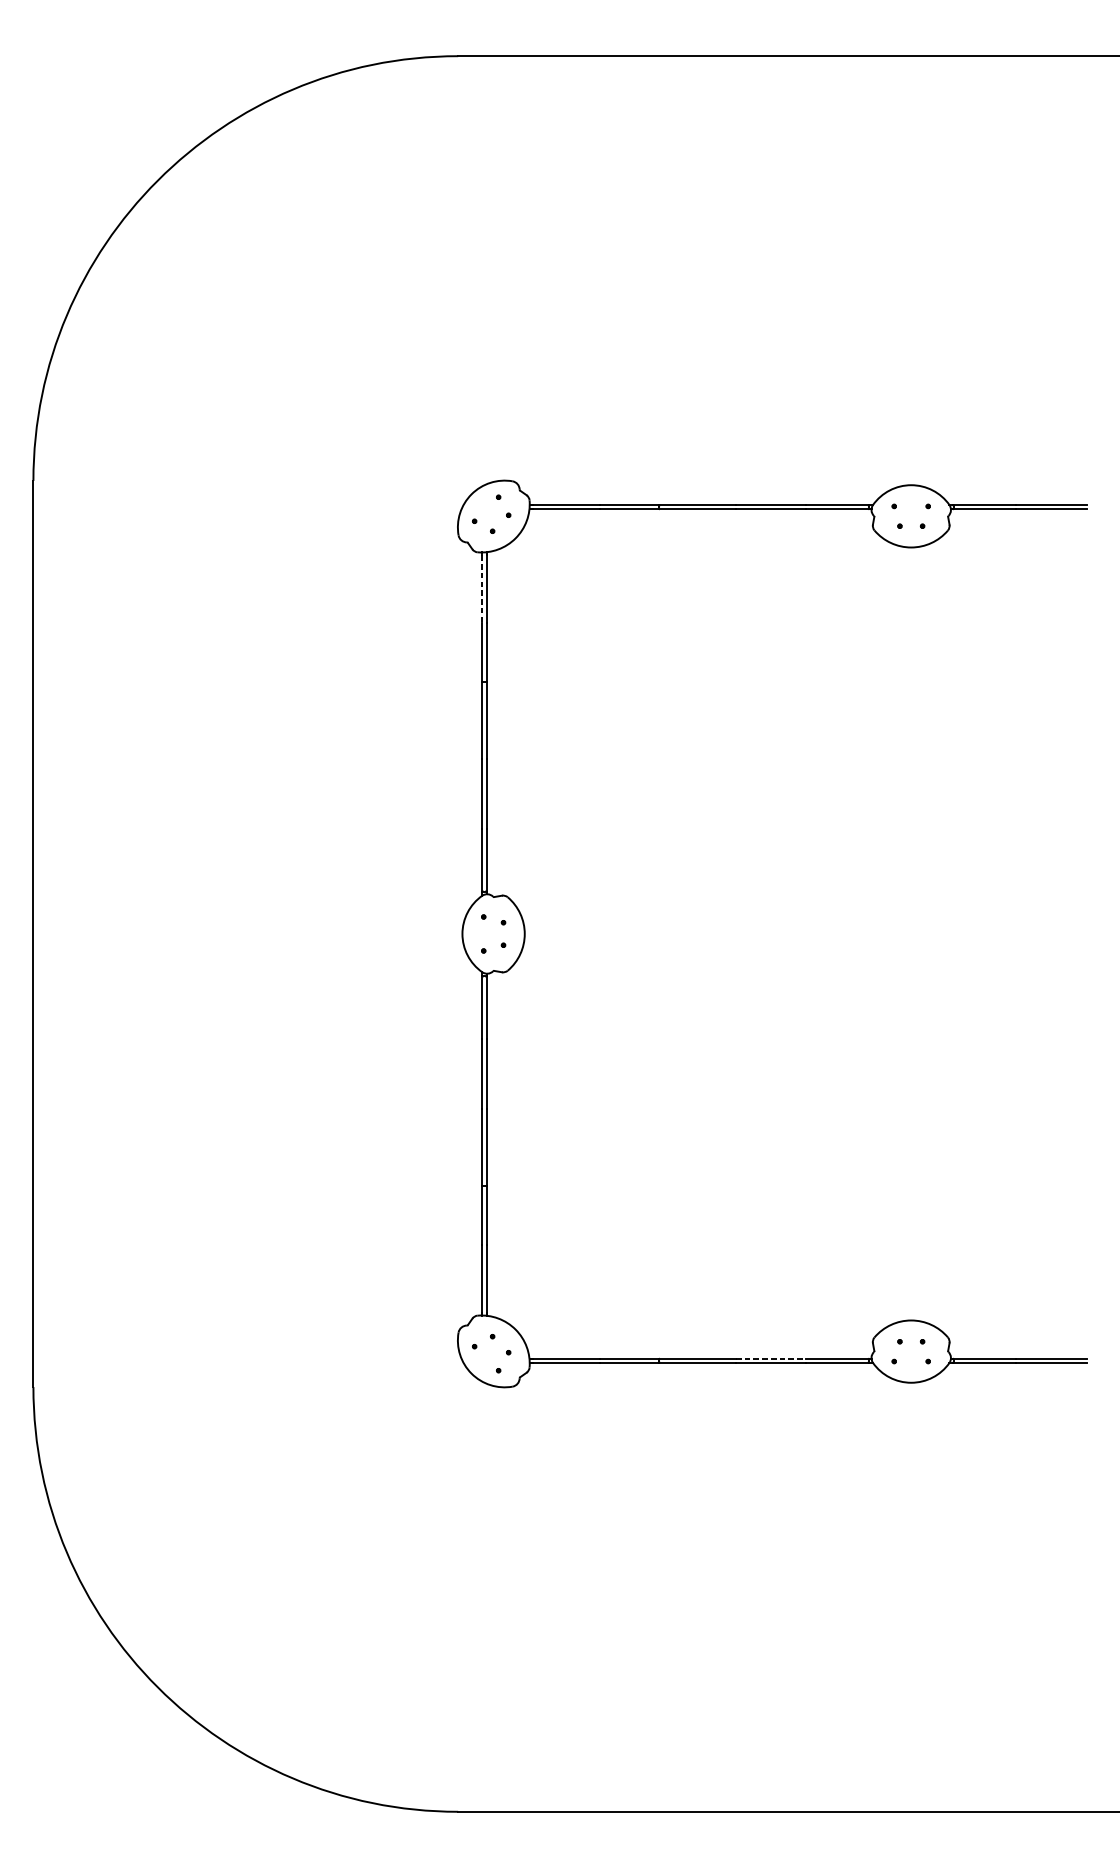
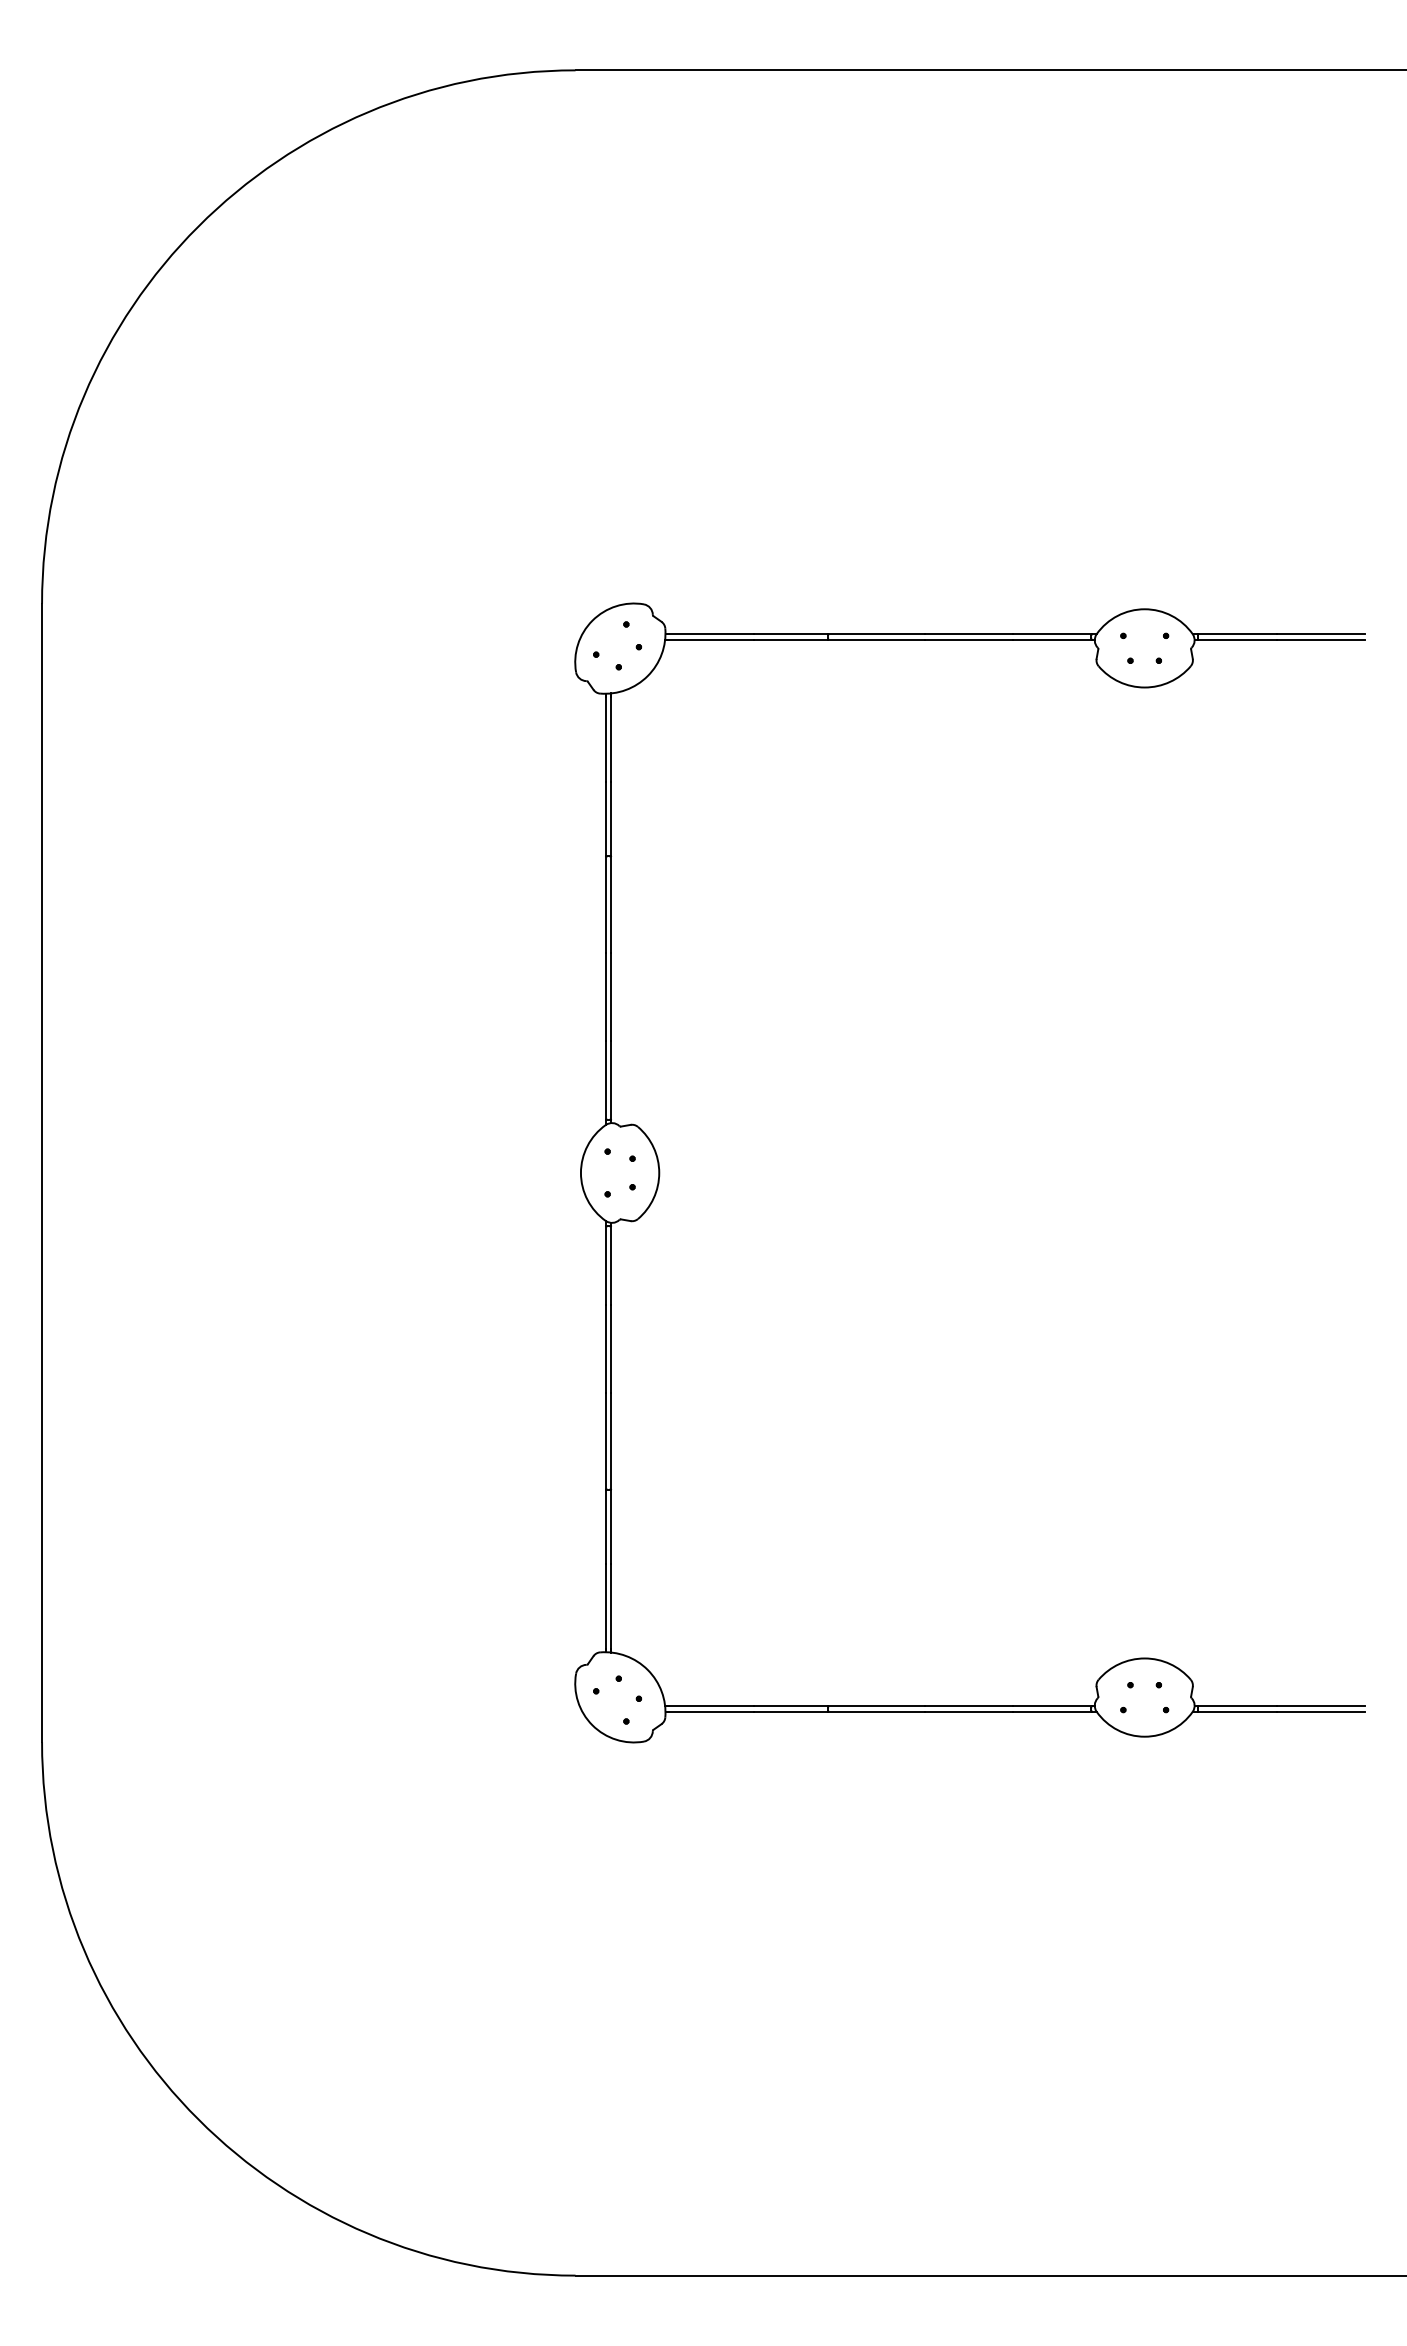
line: (481, 589) -> (605, 740), dashed -> solid
line: (771, 1358) -> (969, 1706), dashed -> solid

